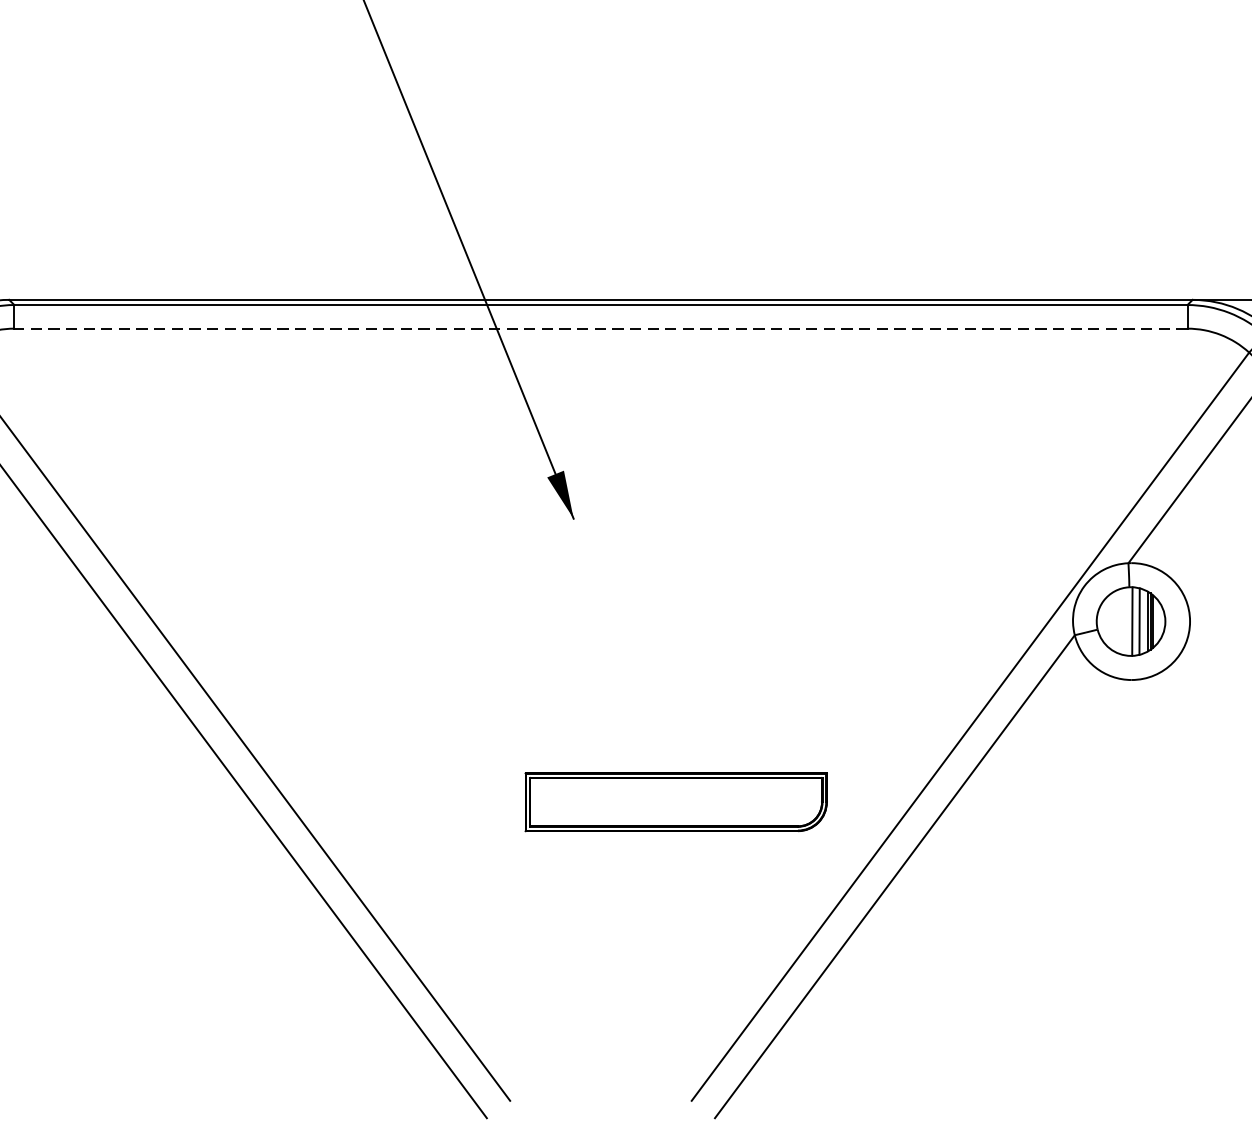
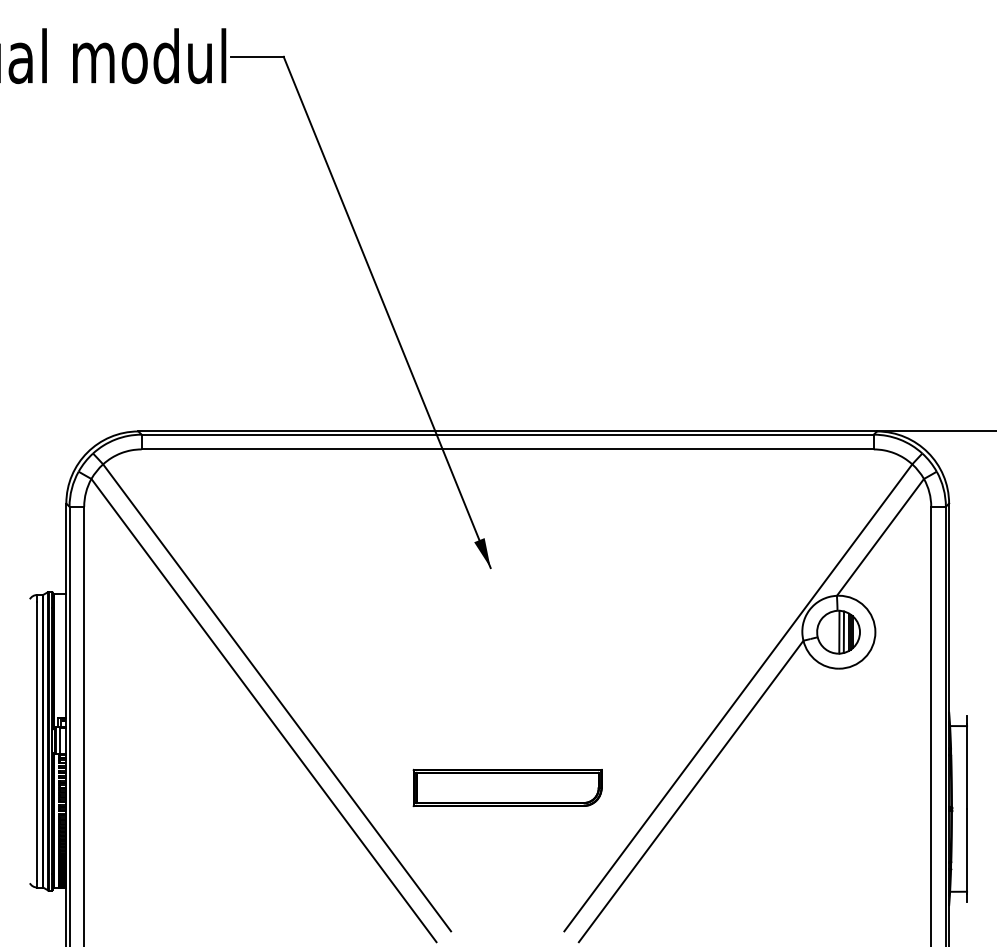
line: (600, 328) -> (507, 449), dashed -> solid
part: (675, 801) -> (507, 787), moved

